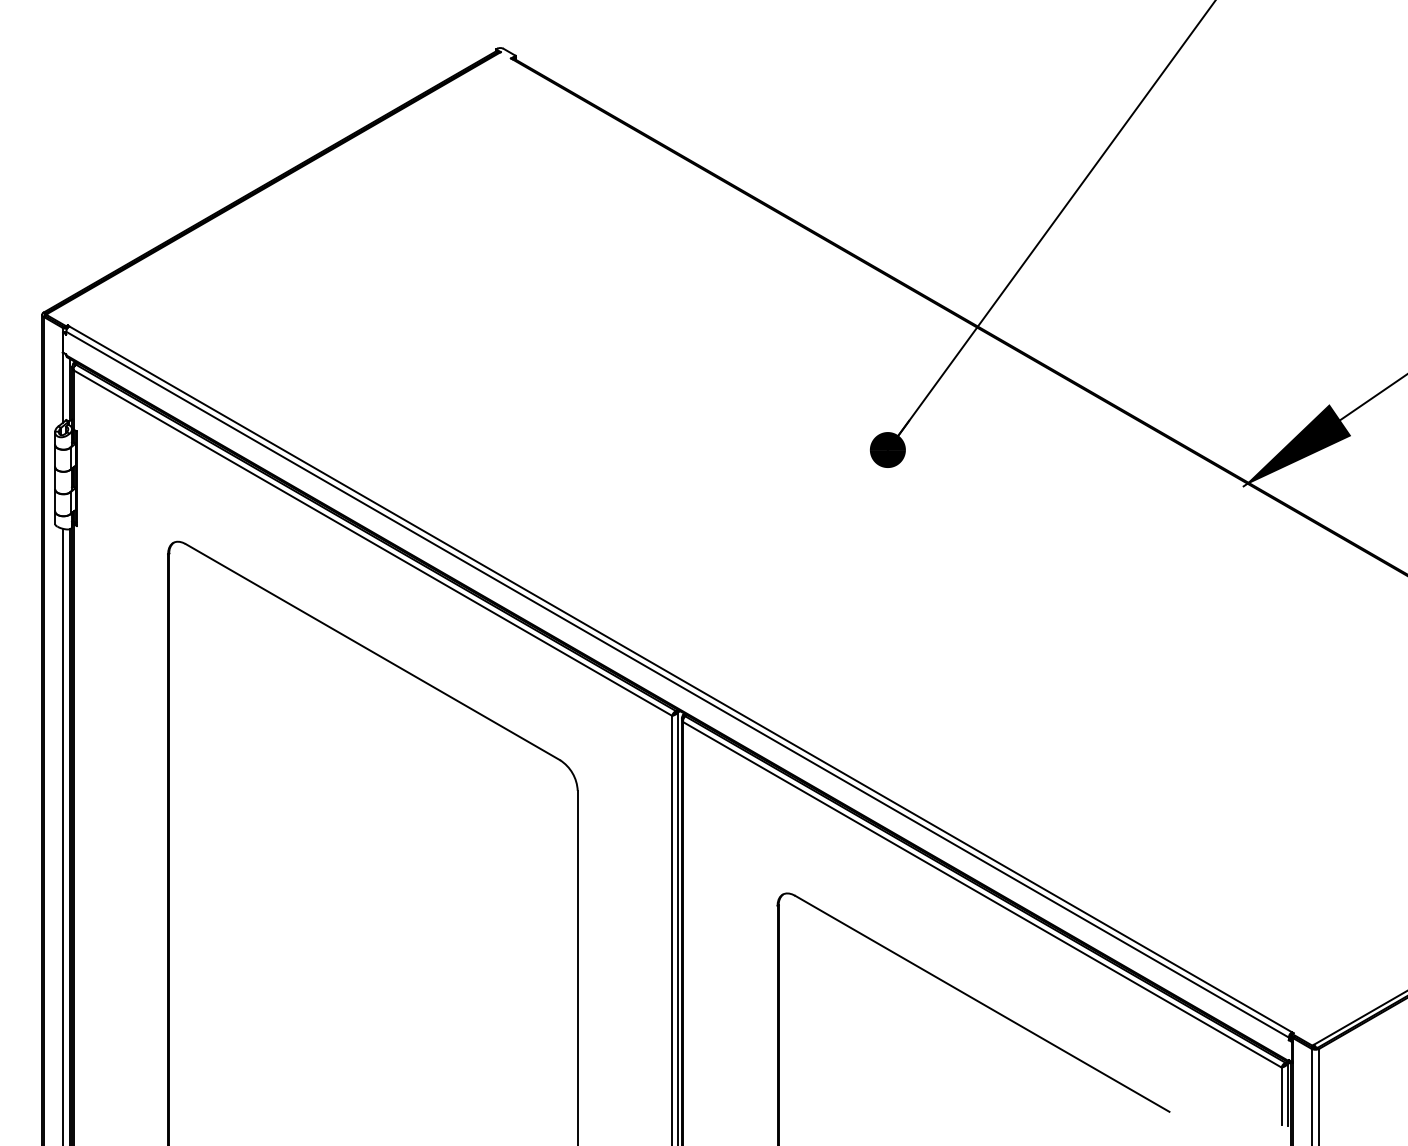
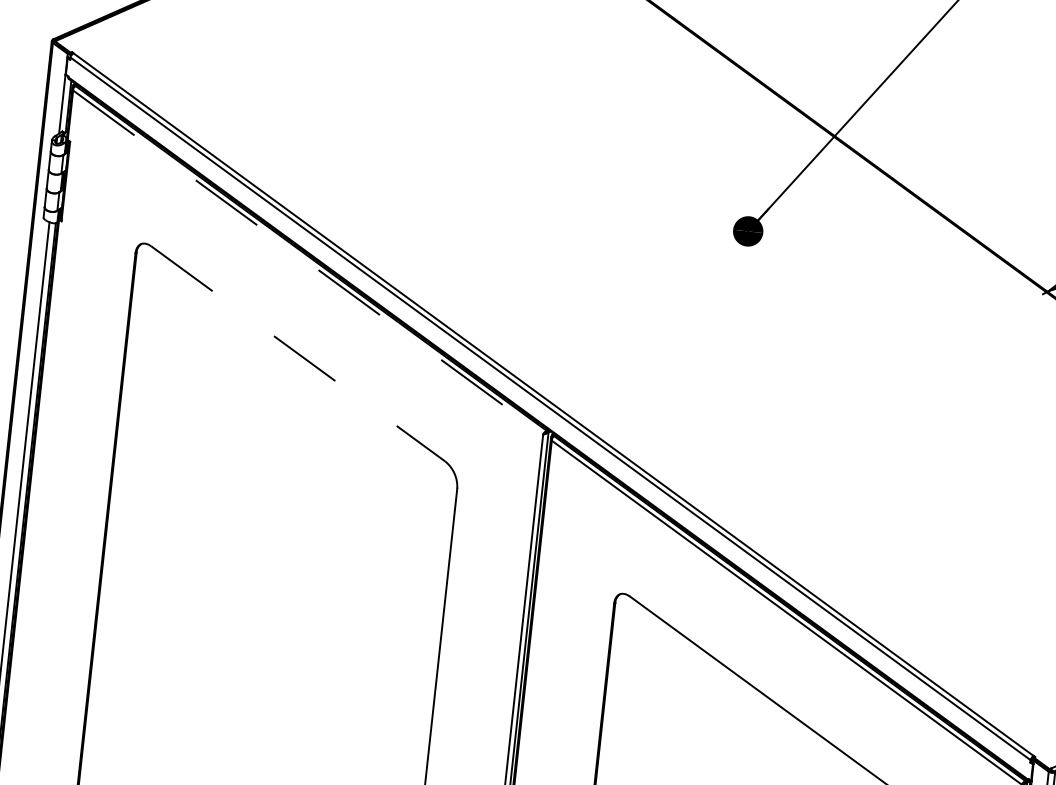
line: (372, 543) -> (307, 262), solid -> dashed
line: (373, 652) -> (298, 354), solid -> dashed

